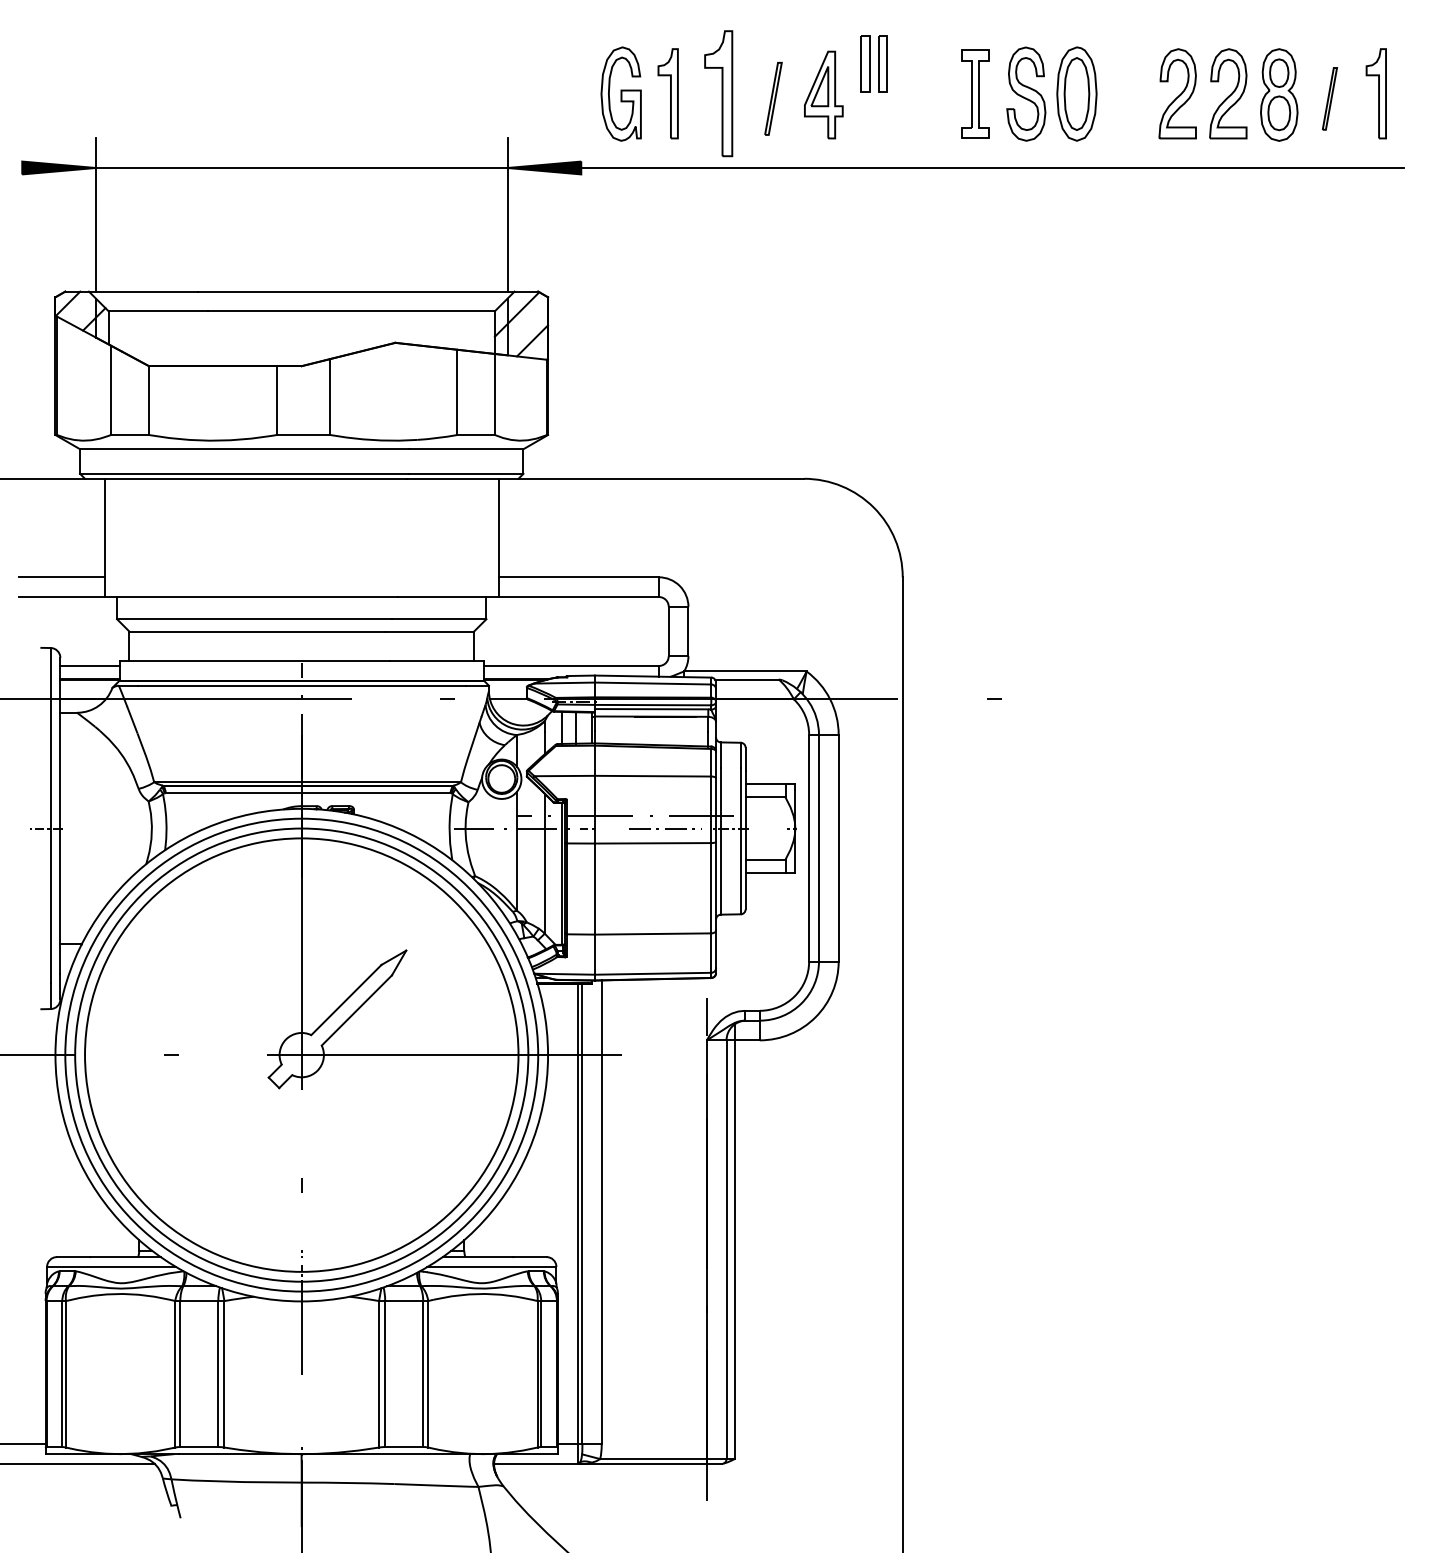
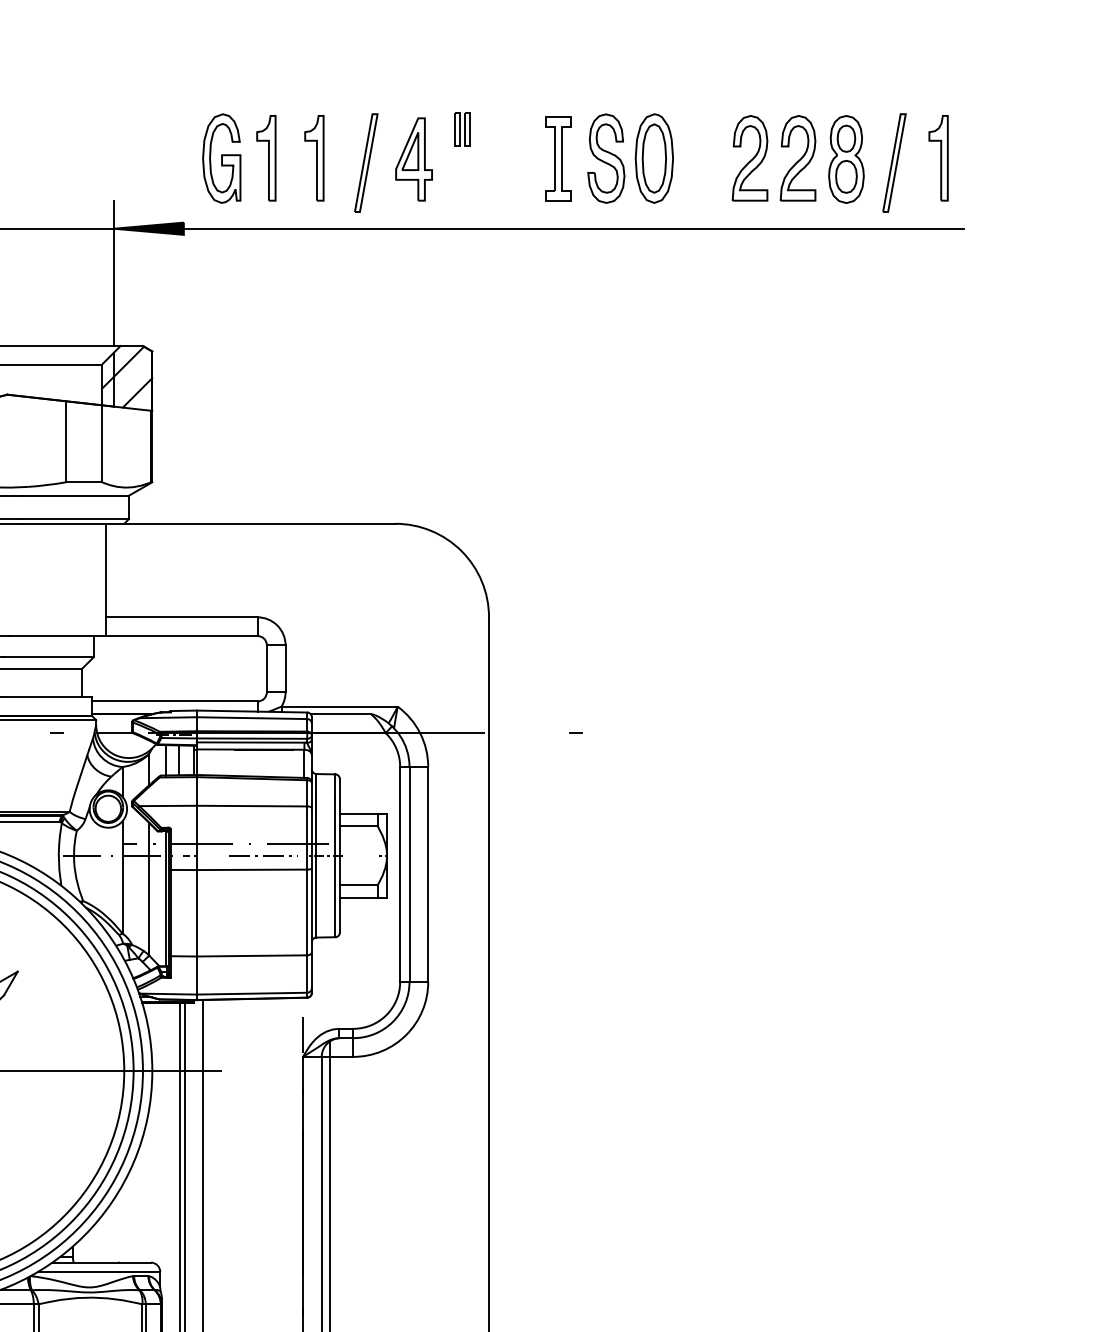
part: (874, 63) -> (462, 129), size x0.62
part: (718, 93) -> (314, 158), size x0.71
part: (773, 98) -> (366, 162), size x1.43
part: (1329, 98) -> (894, 162), size x1.67

